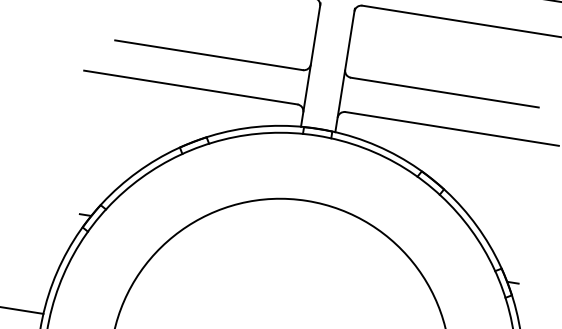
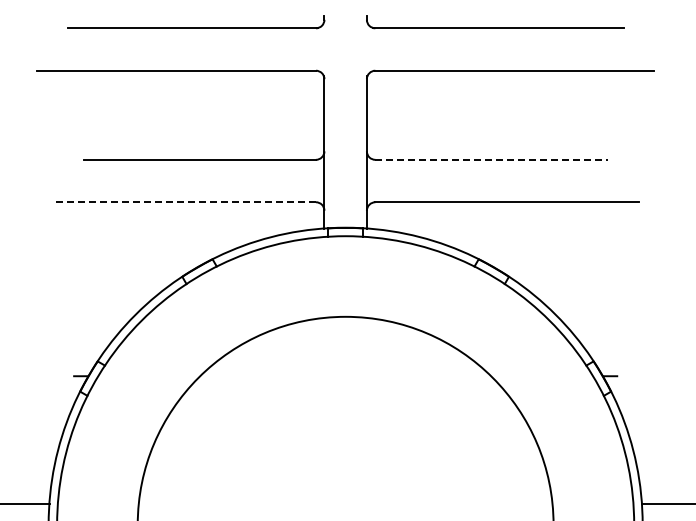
line: (191, 87) -> (184, 202), solid -> dashed
line: (444, 92) -> (491, 159), solid -> dashed

